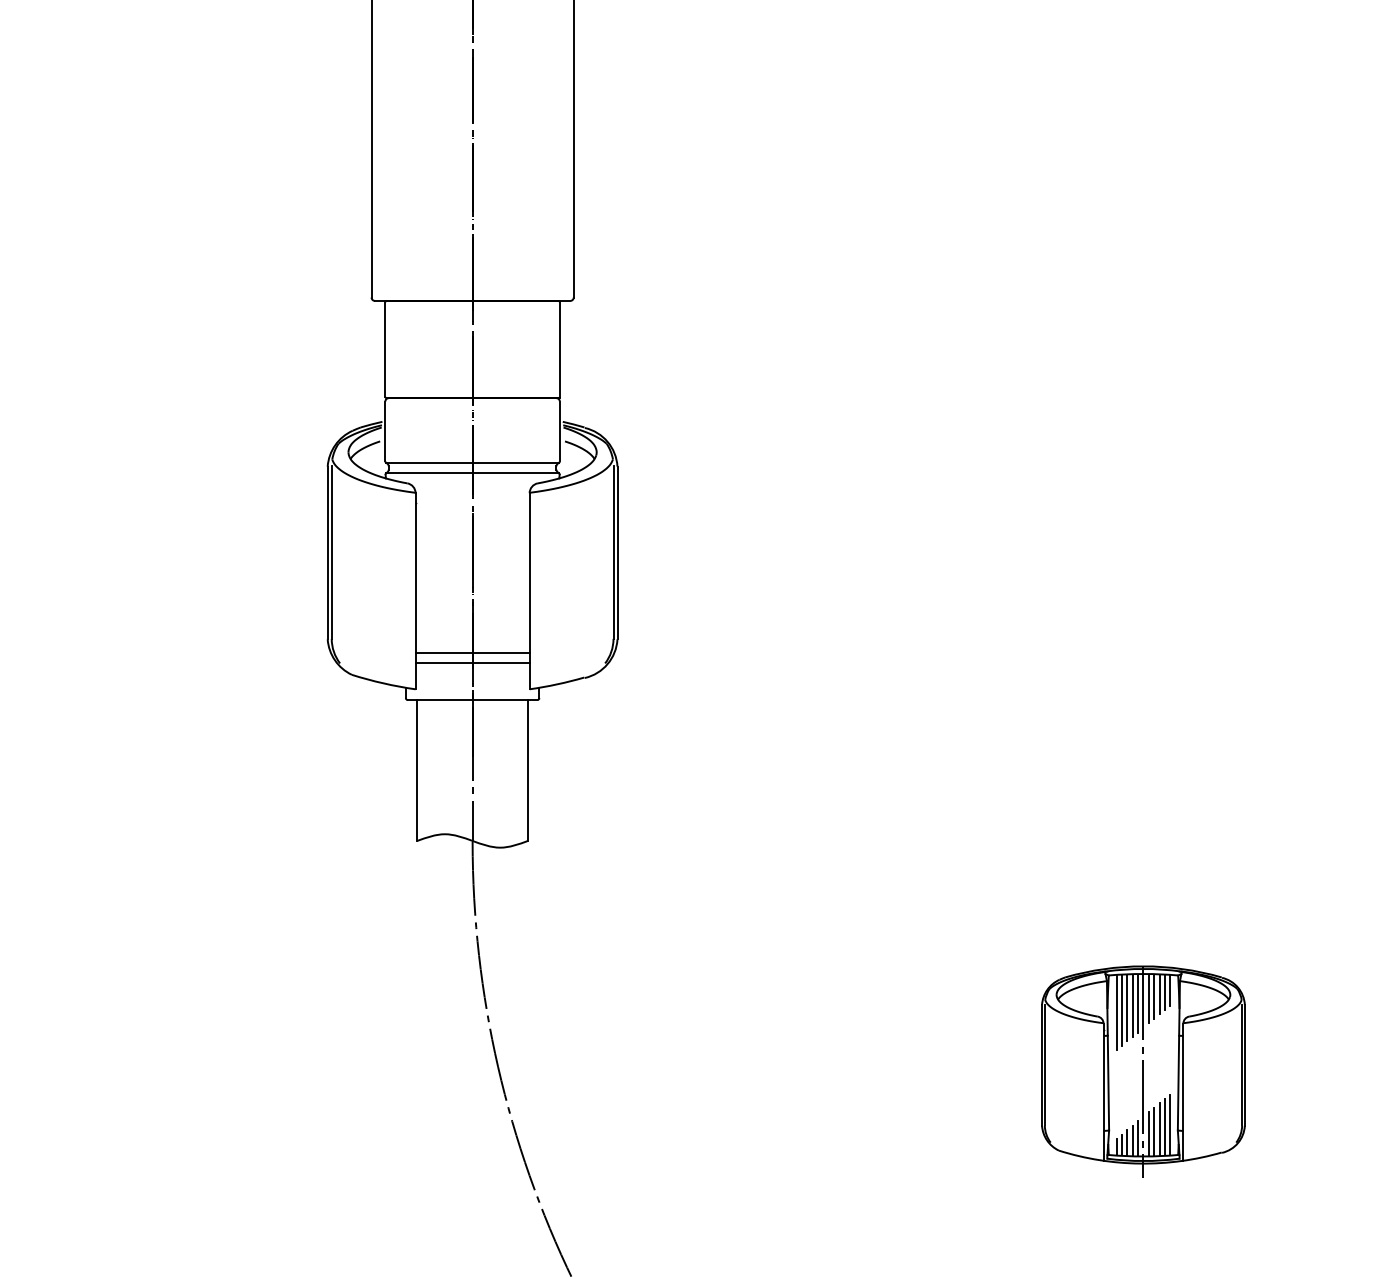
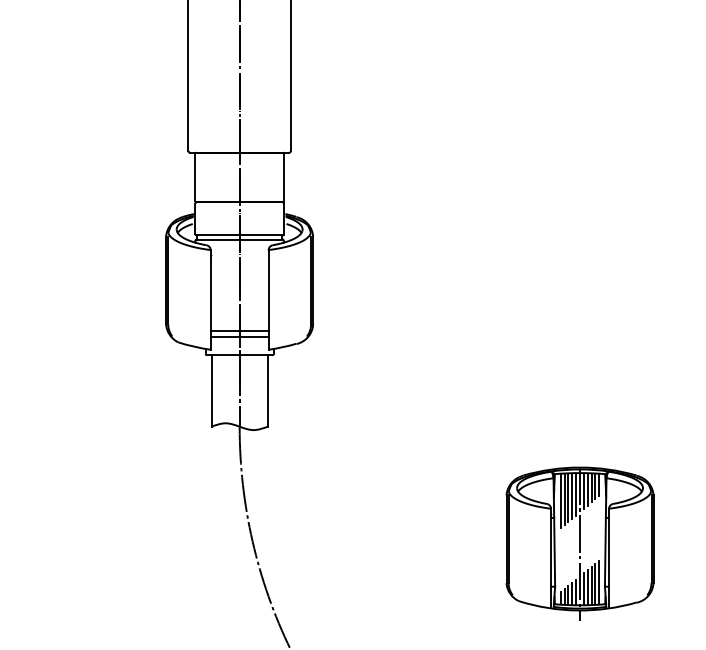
part: (1142, 1071) -> (579, 543), size x1.43

